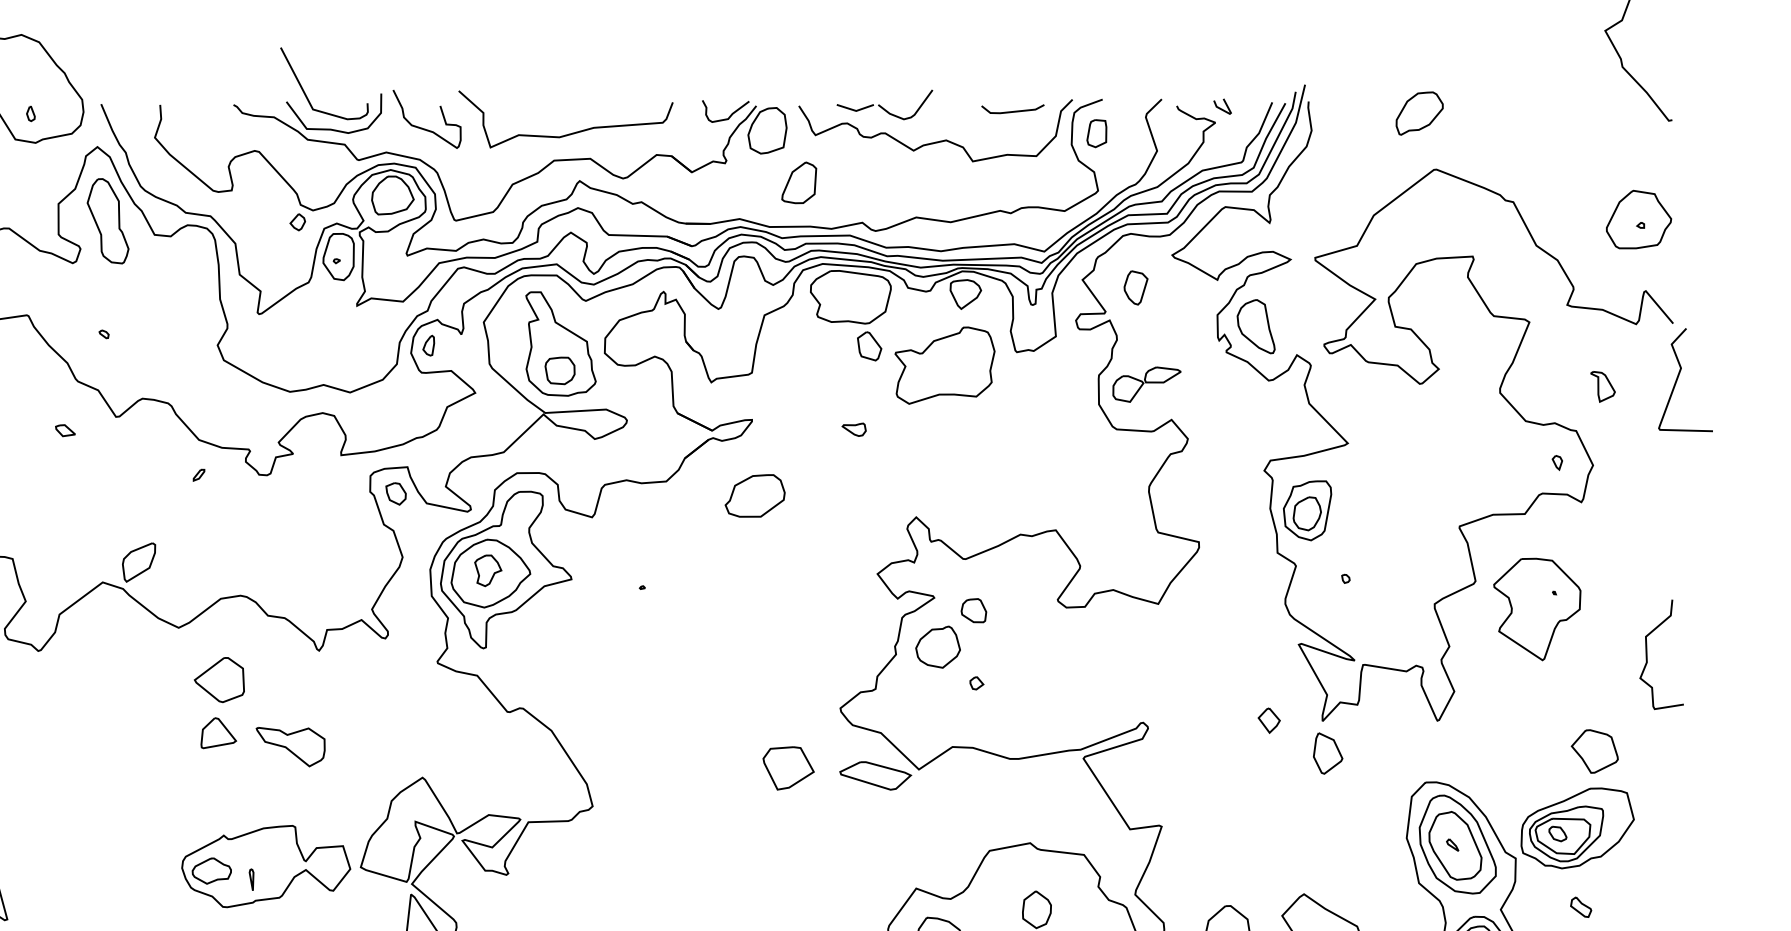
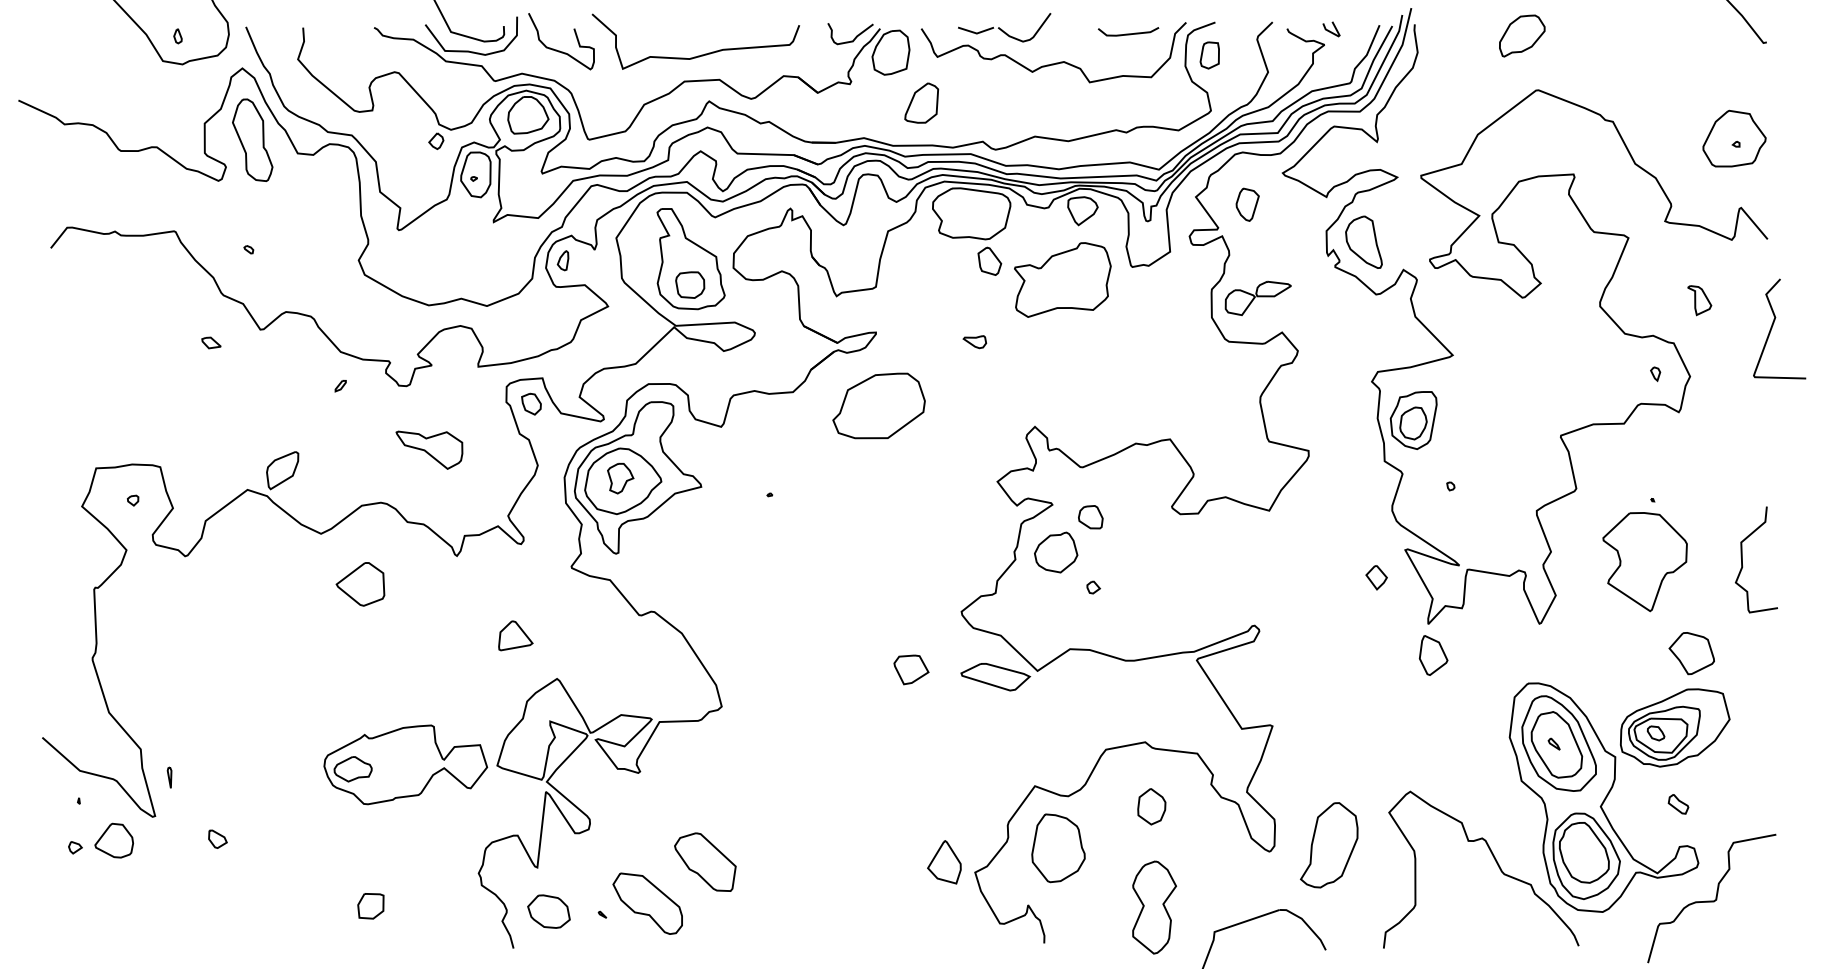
curve: (1679, 376) -> (1773, 325), moved
part: (754, 496) -> (878, 406), size x1.6
part: (1536, 609) -> (1644, 562), moved
part: (1269, 720) -> (1376, 577), moved
part: (218, 732) -> (515, 635), moved
part: (290, 746) -> (429, 449), moved
part: (788, 768) -> (911, 669), size x0.7
part: (251, 879) -> (169, 777), moved

